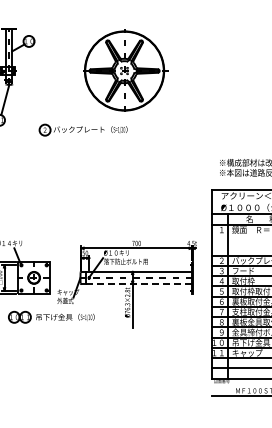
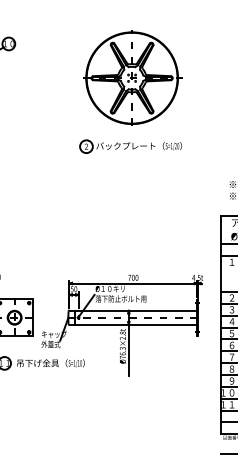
part: (125, 70) -> (133, 77), moved
part: (82, 129) -> (129, 145), moved
line: (139, 283) -> (136, 324), dashed -> solid

